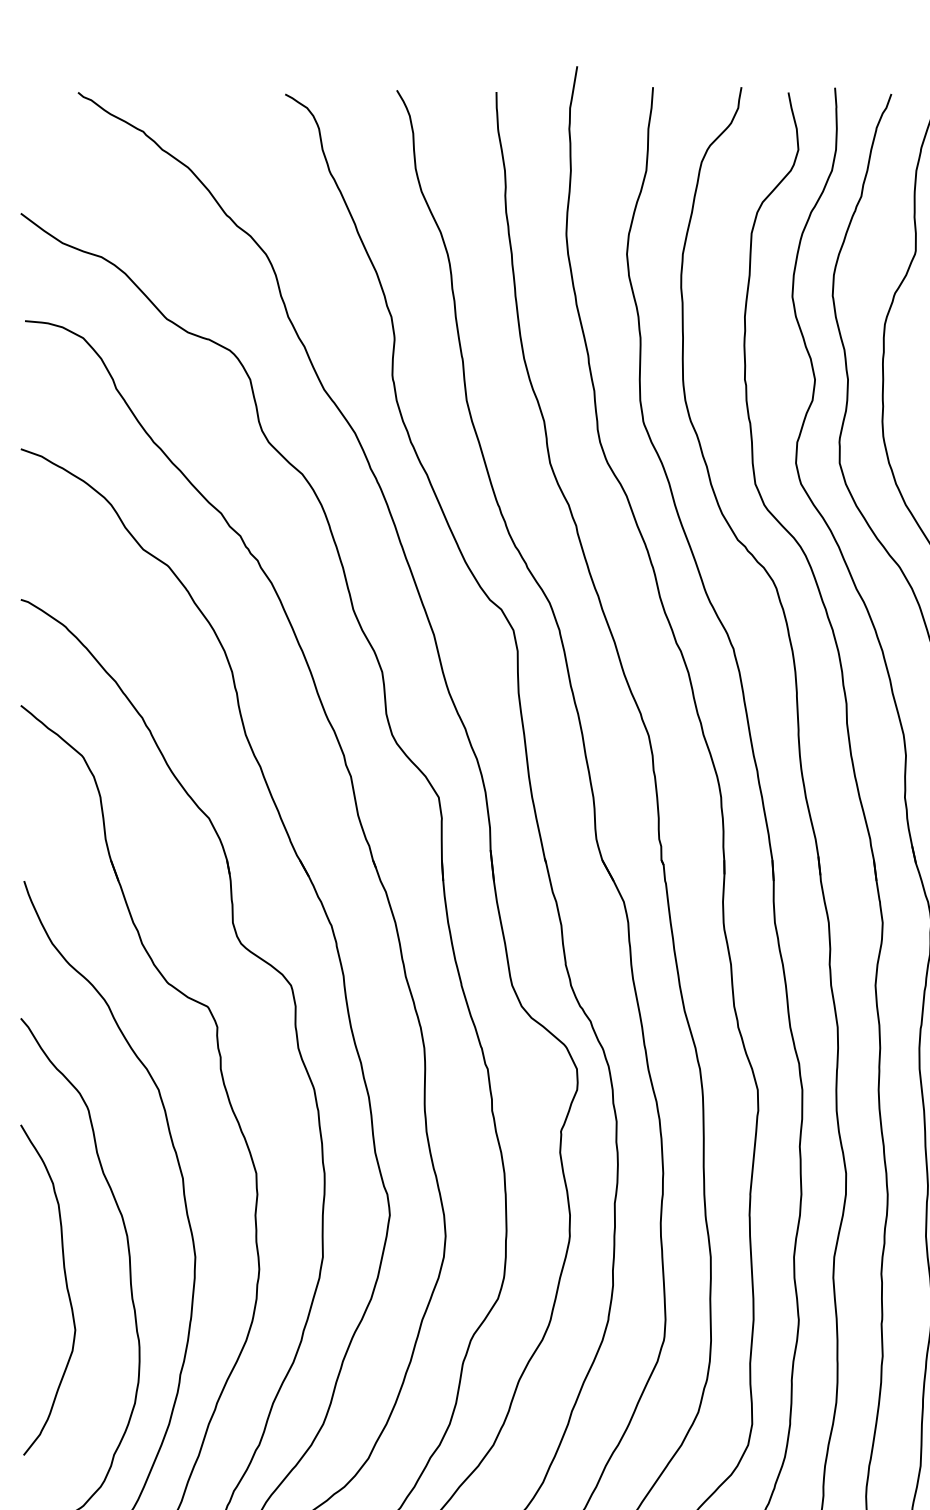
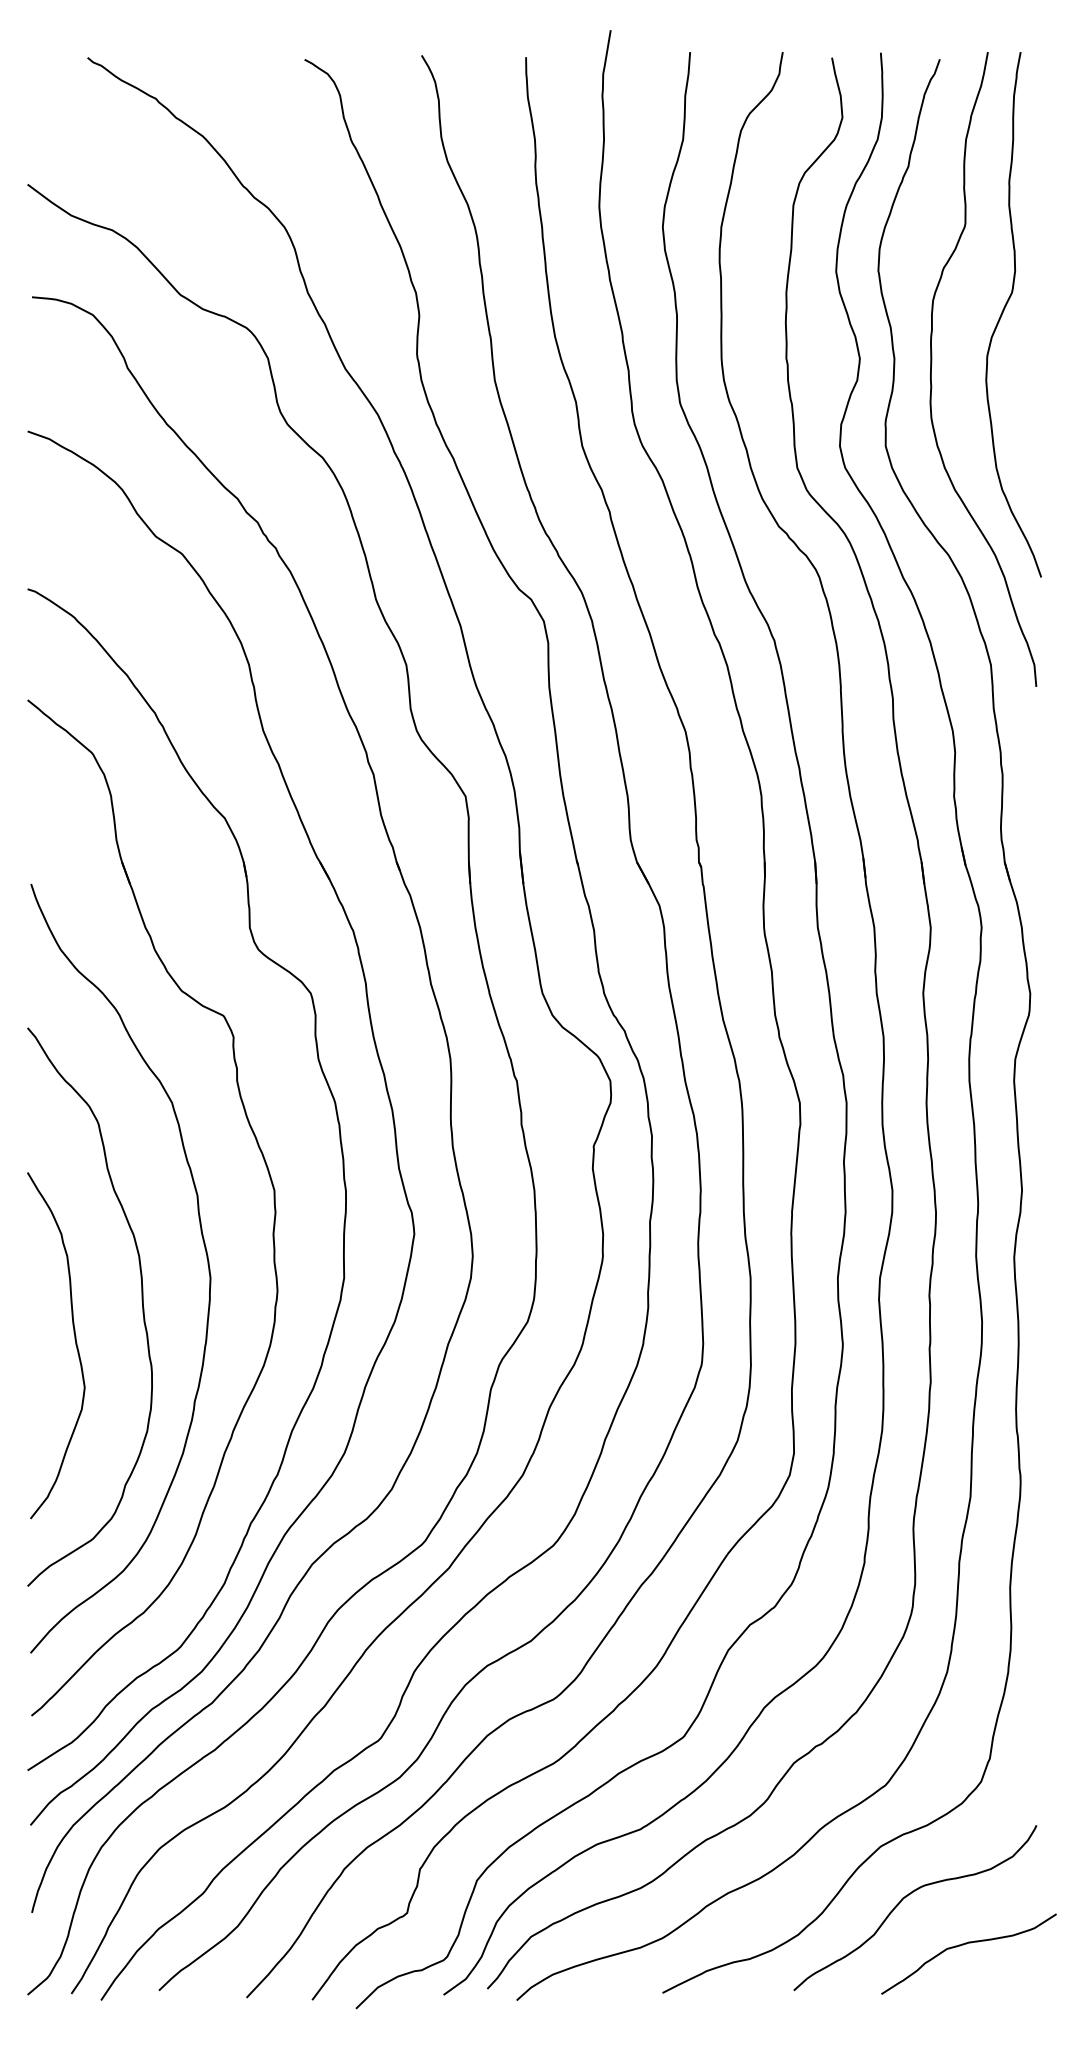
curve: (65, 1284) -> (74, 1339), moved

